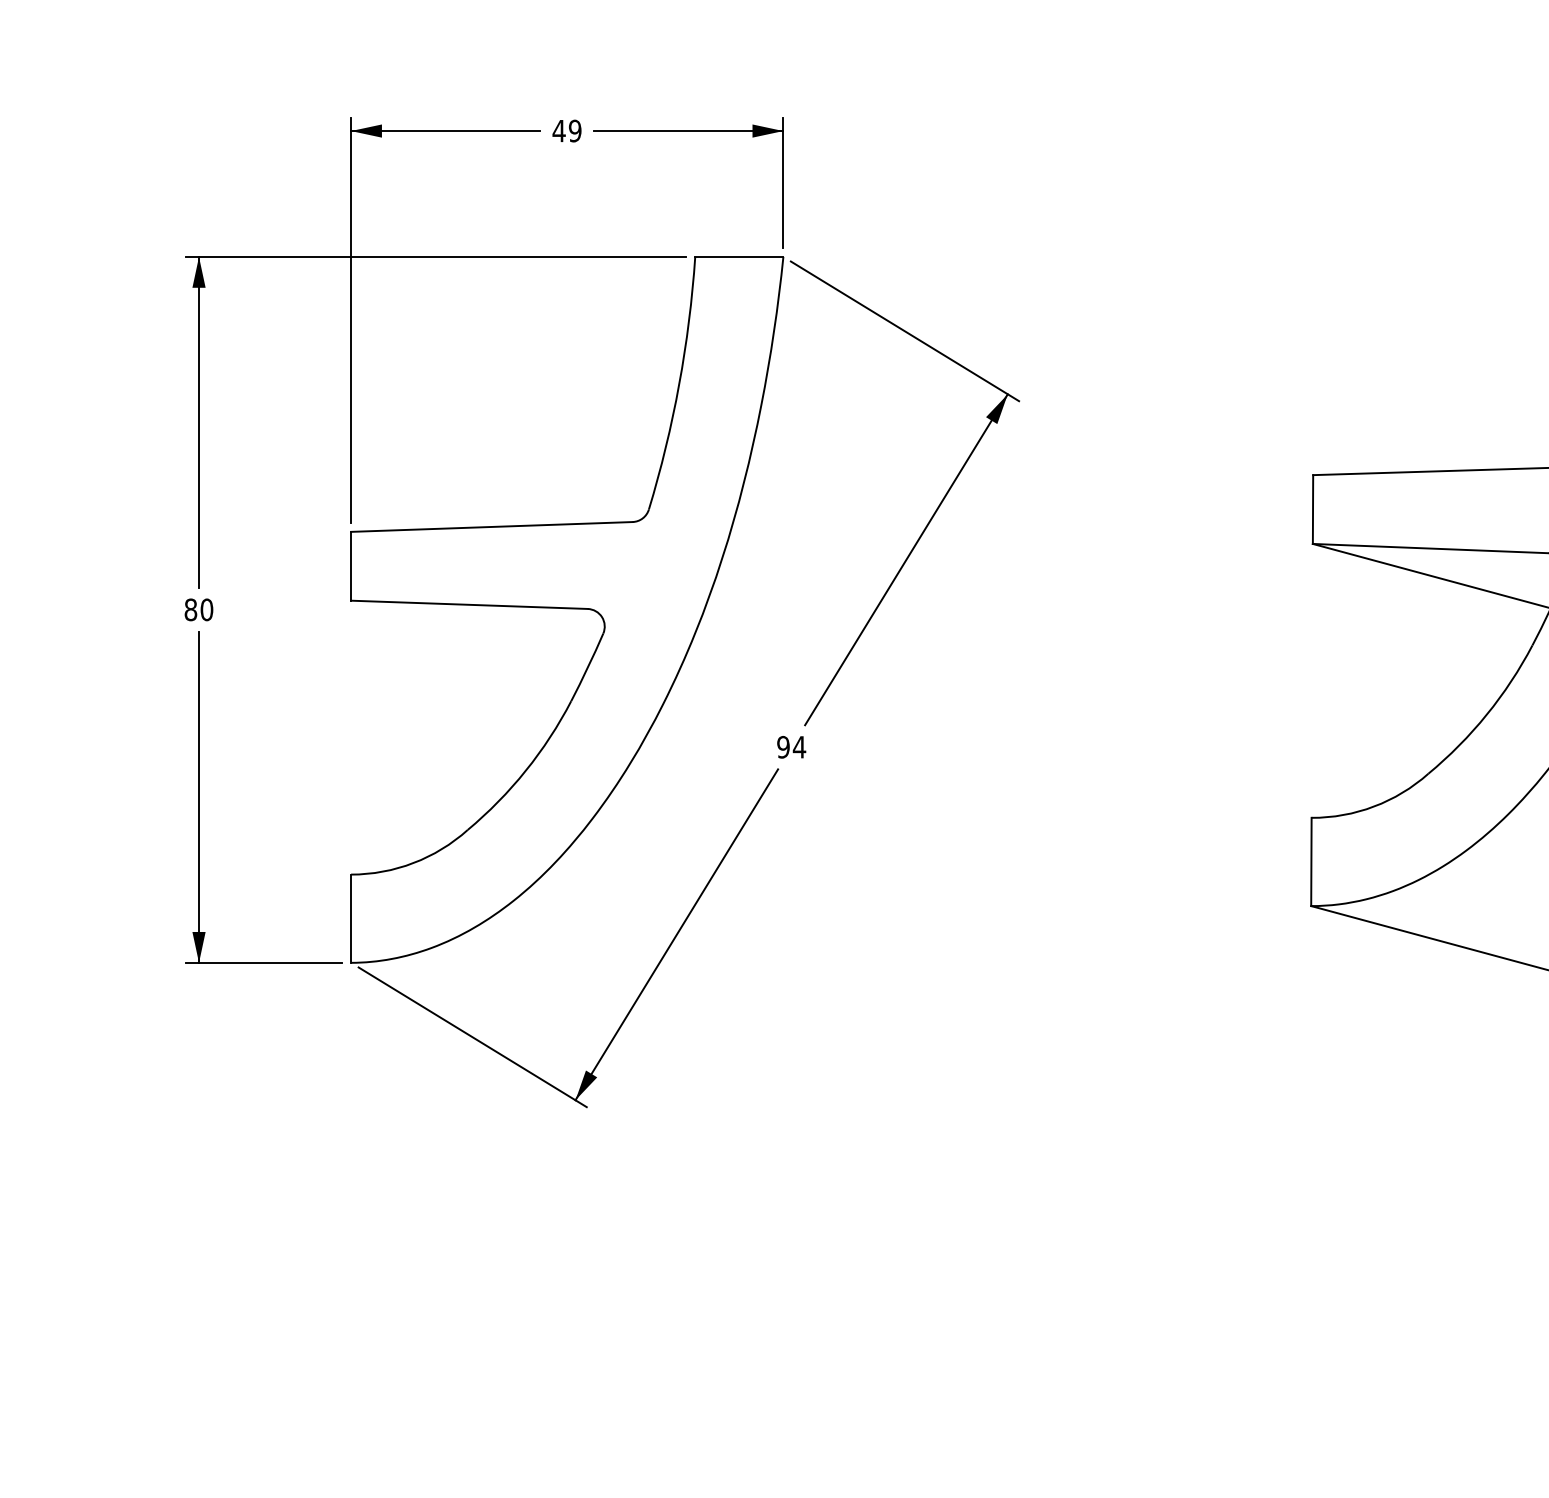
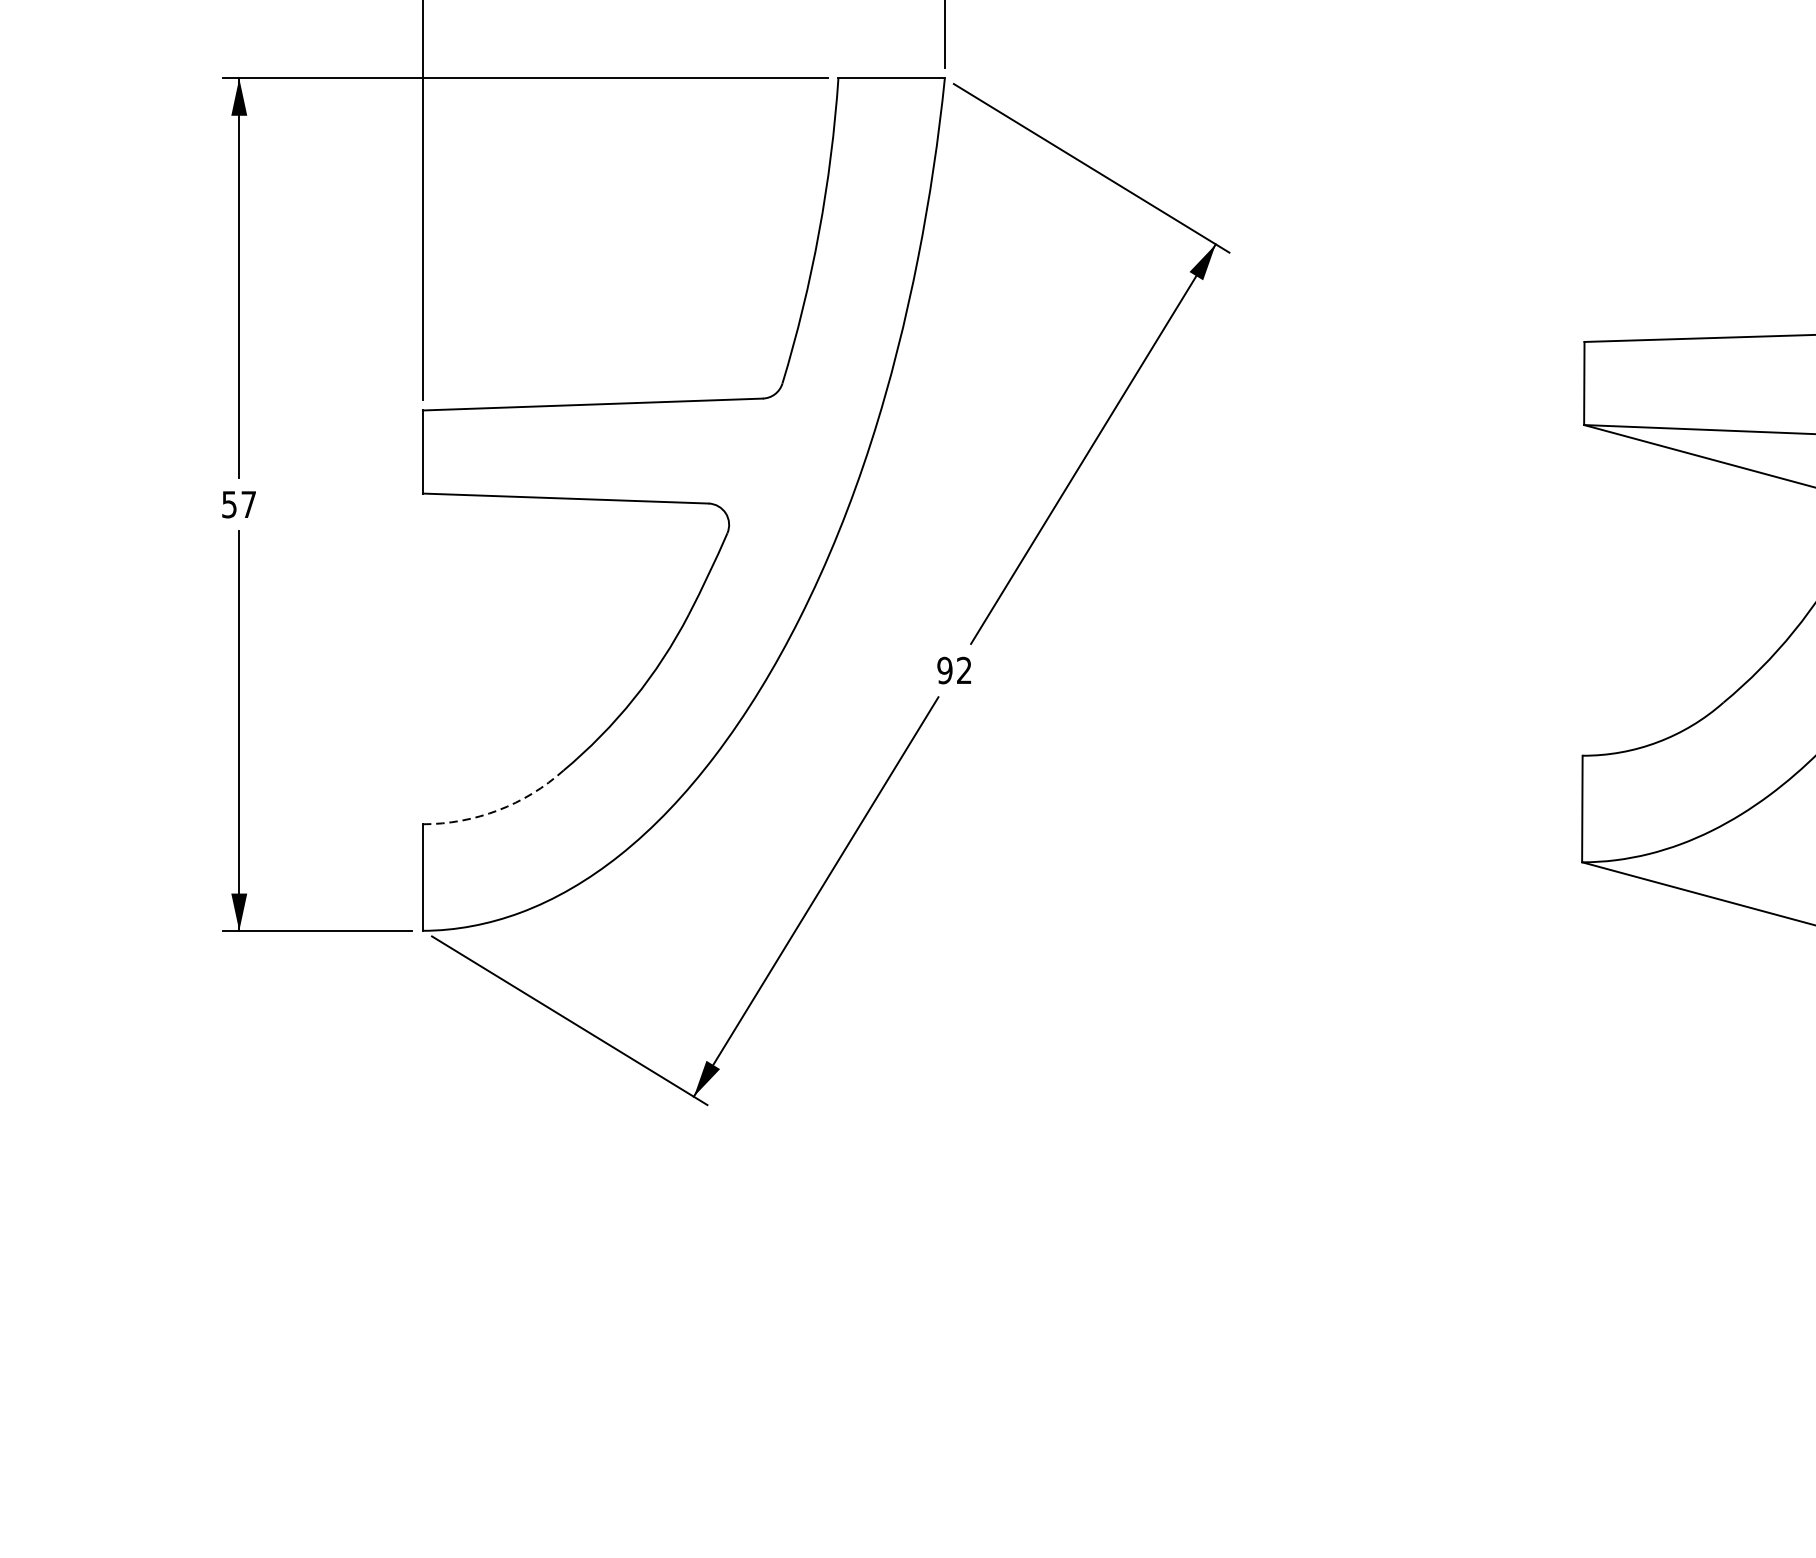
text: (198, 609) -> (238, 504), 80 -> 57
text: (799, 746) -> (964, 669), 94 -> 92
arc: (413, 863) -> (498, 810), solid -> dashed

